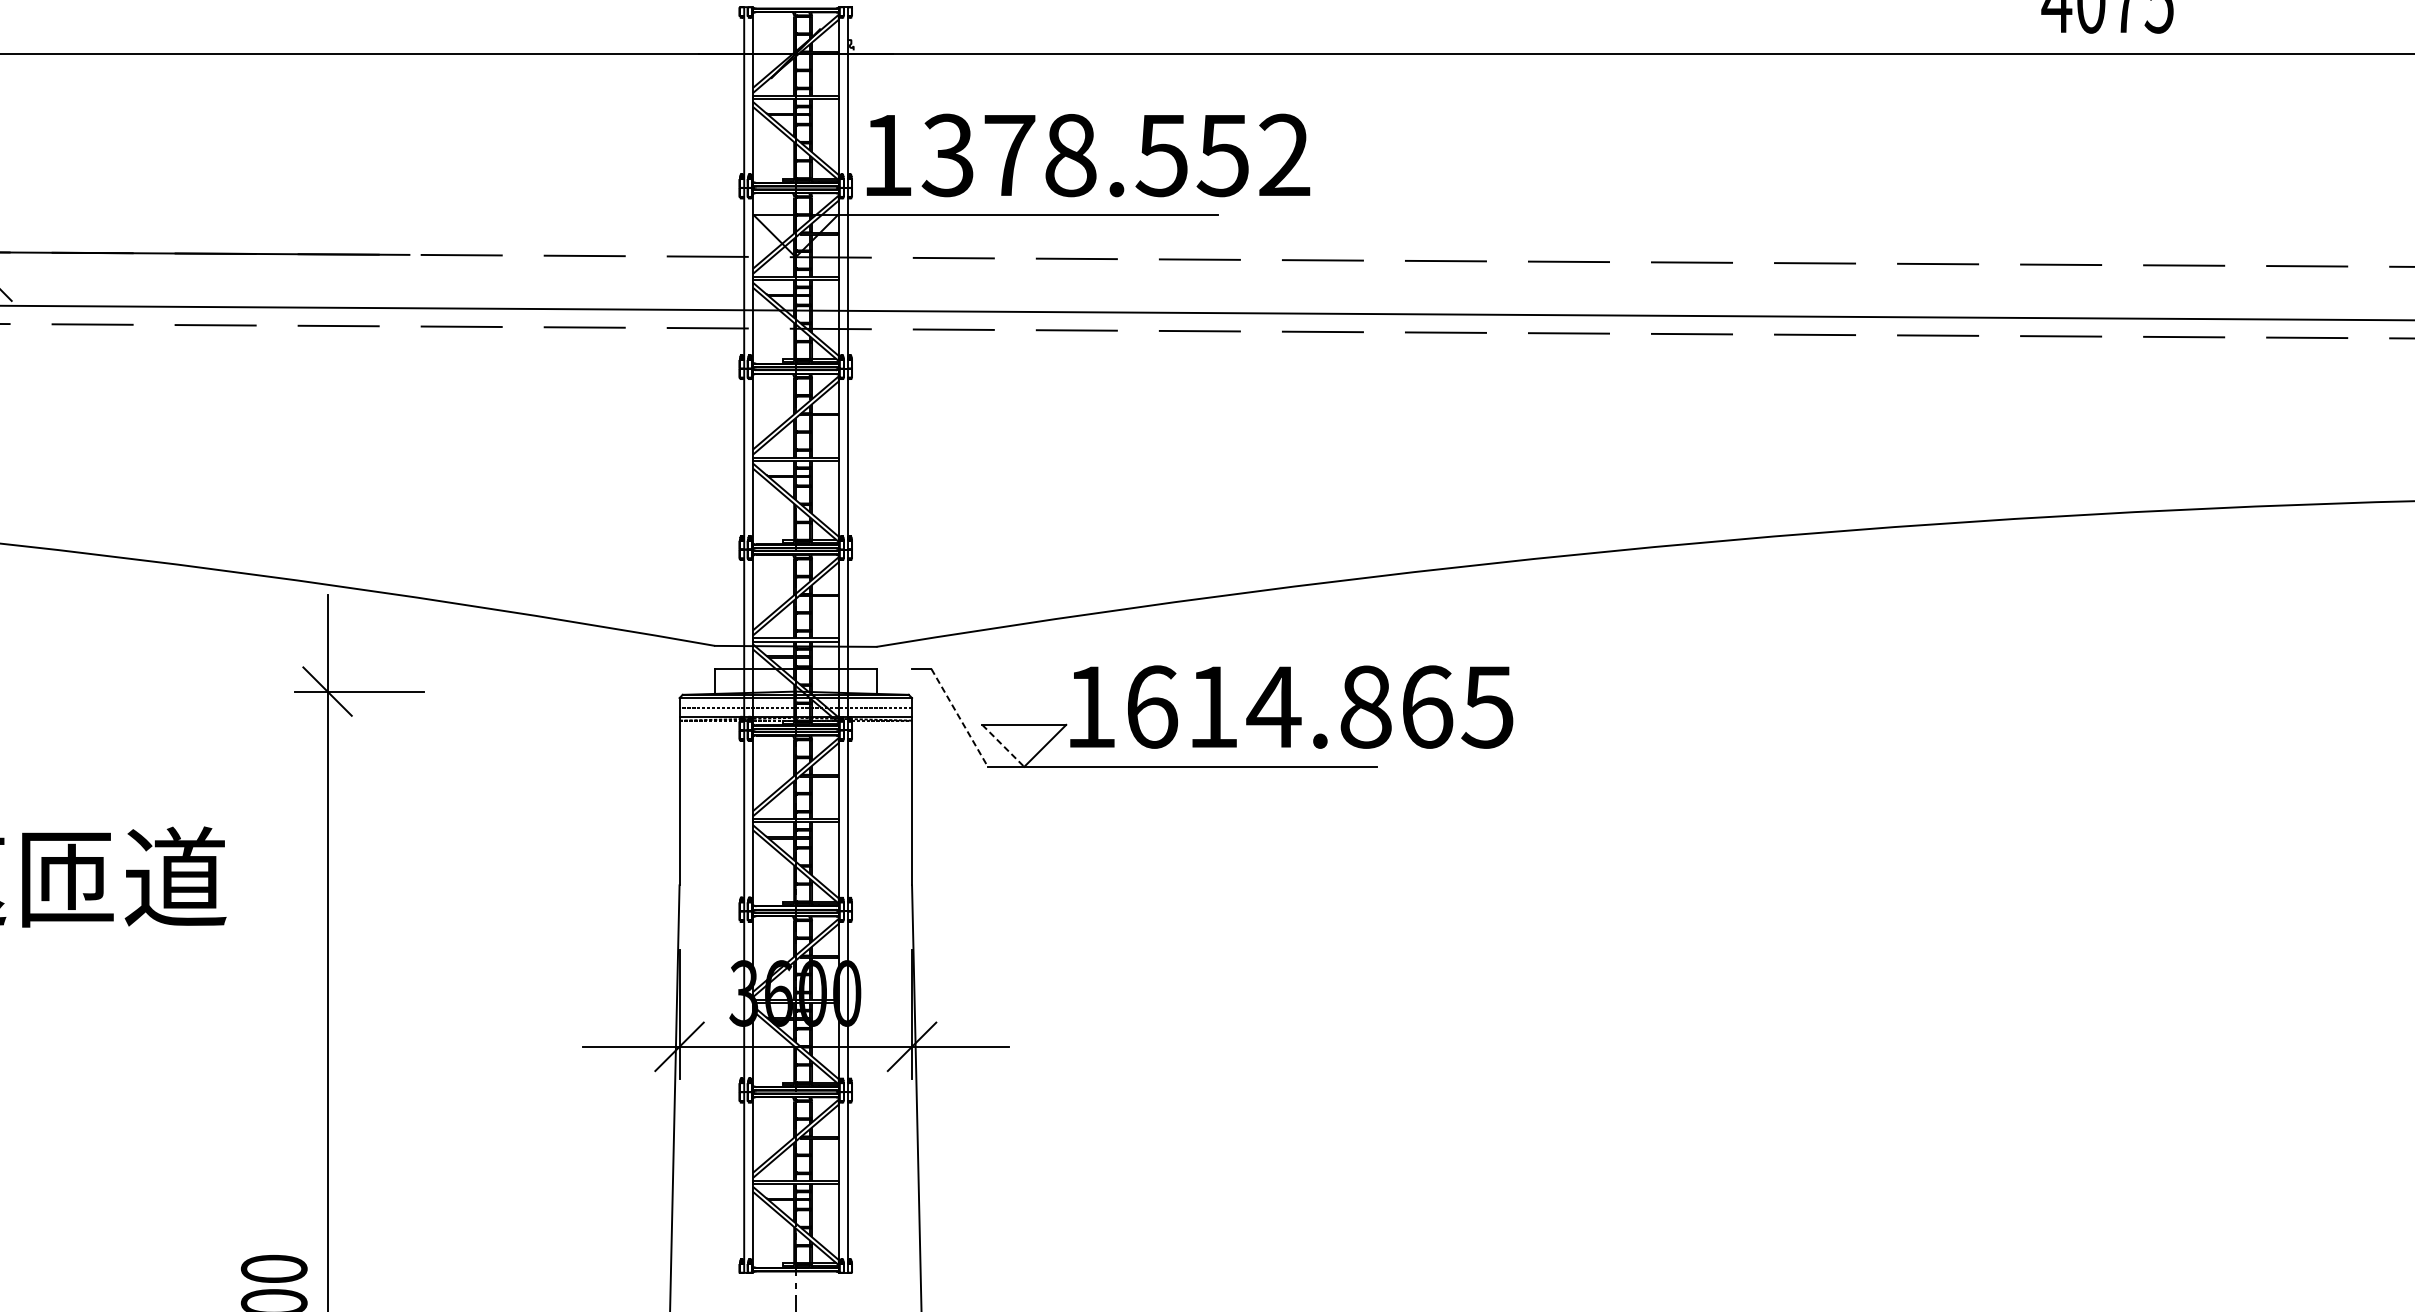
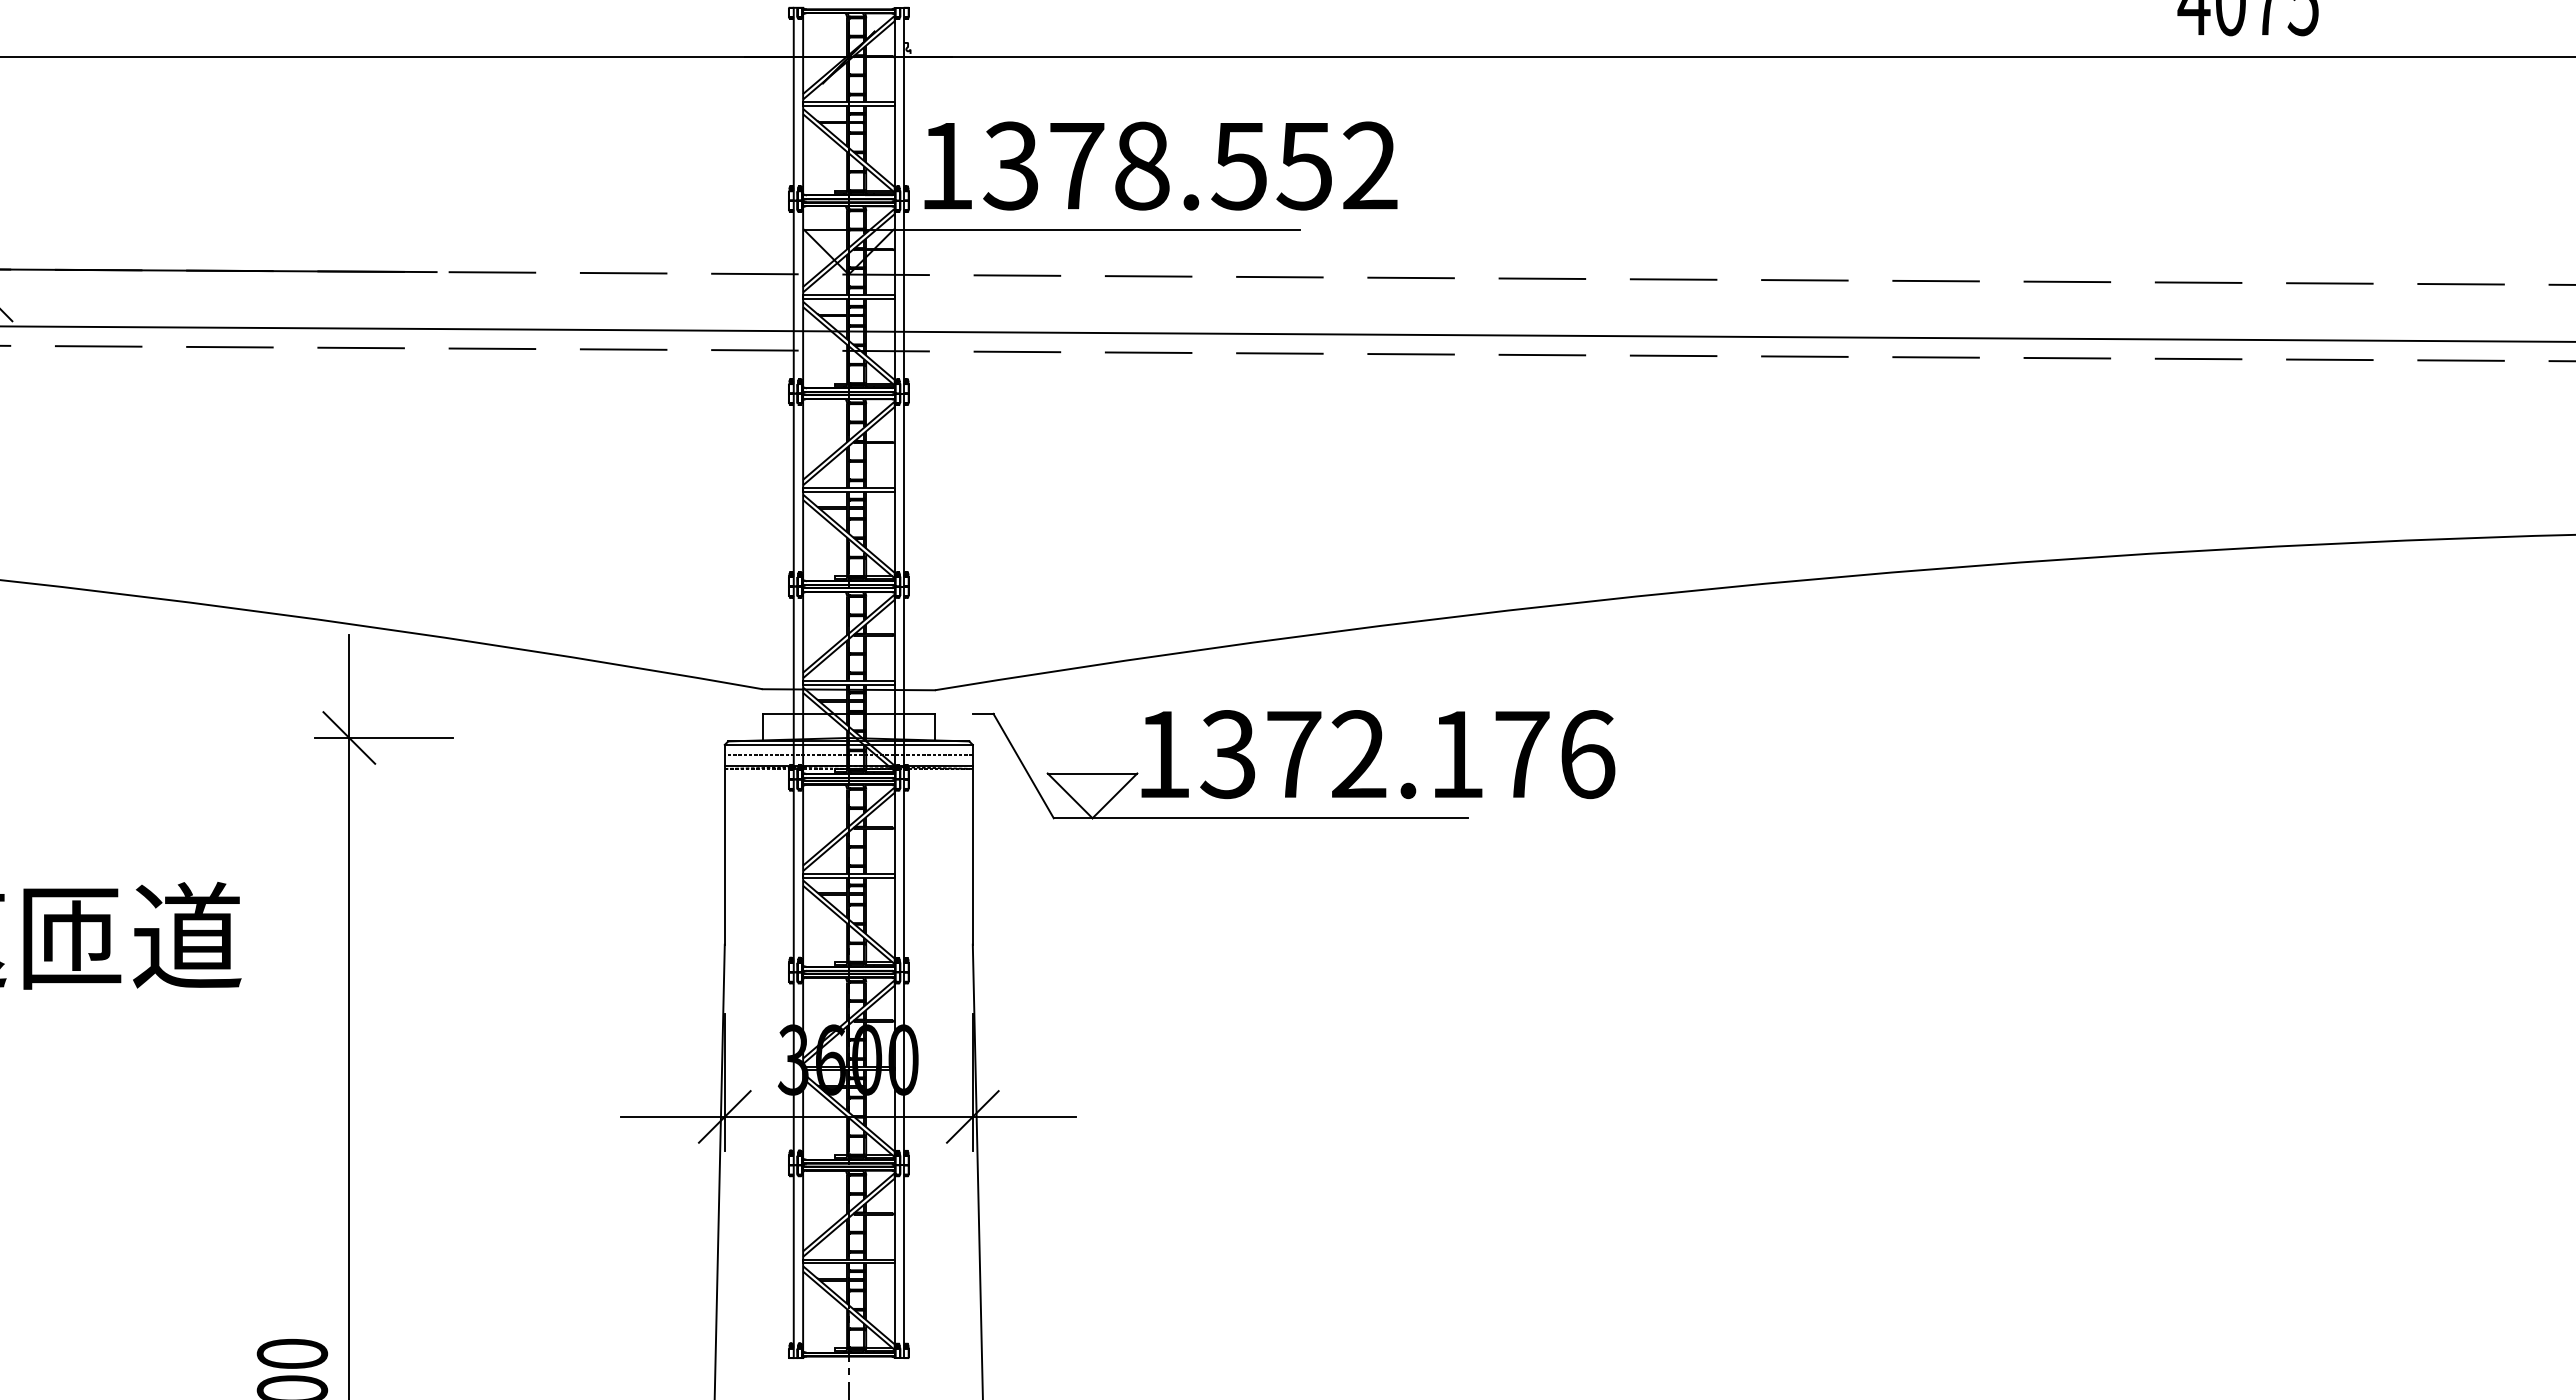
text: (1319, 707) -> (1407, 754), 1614.865 -> 1372.176
line: (959, 718) -> (1023, 766), dashed -> solid
line: (1003, 745) -> (1070, 795), dashed -> solid

